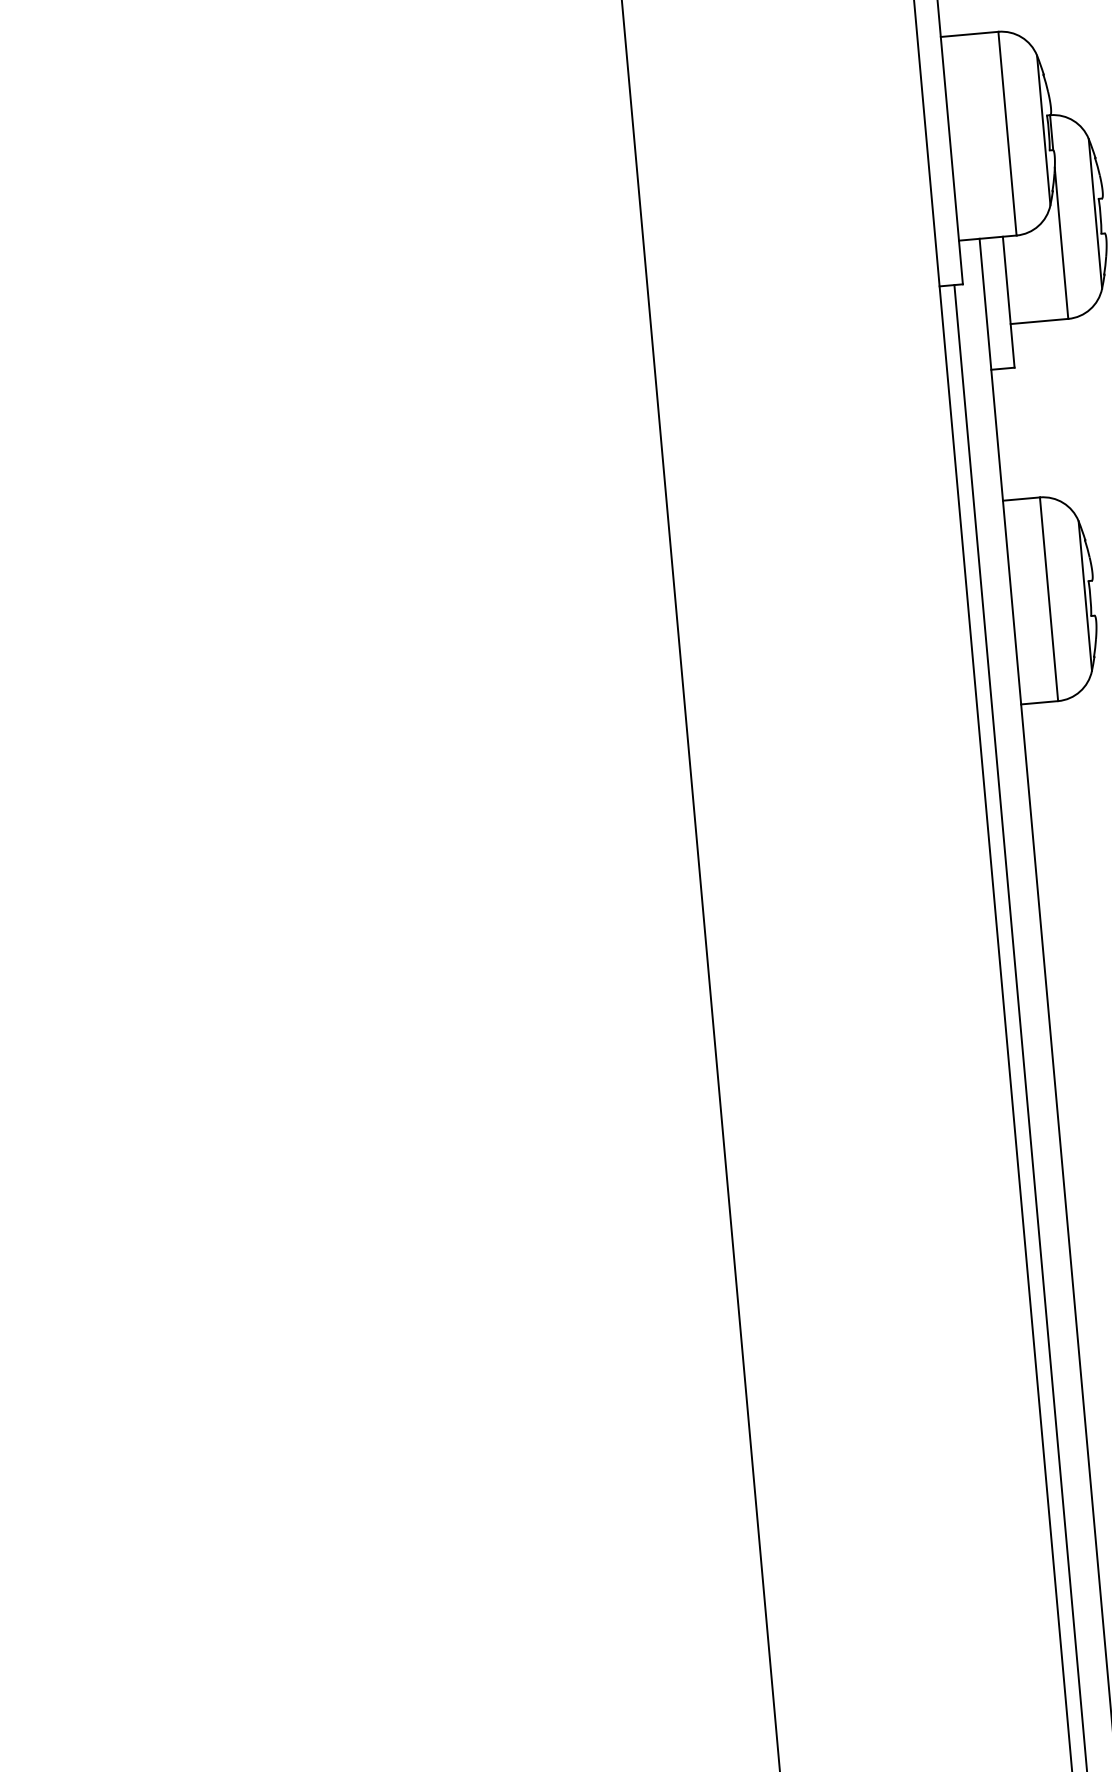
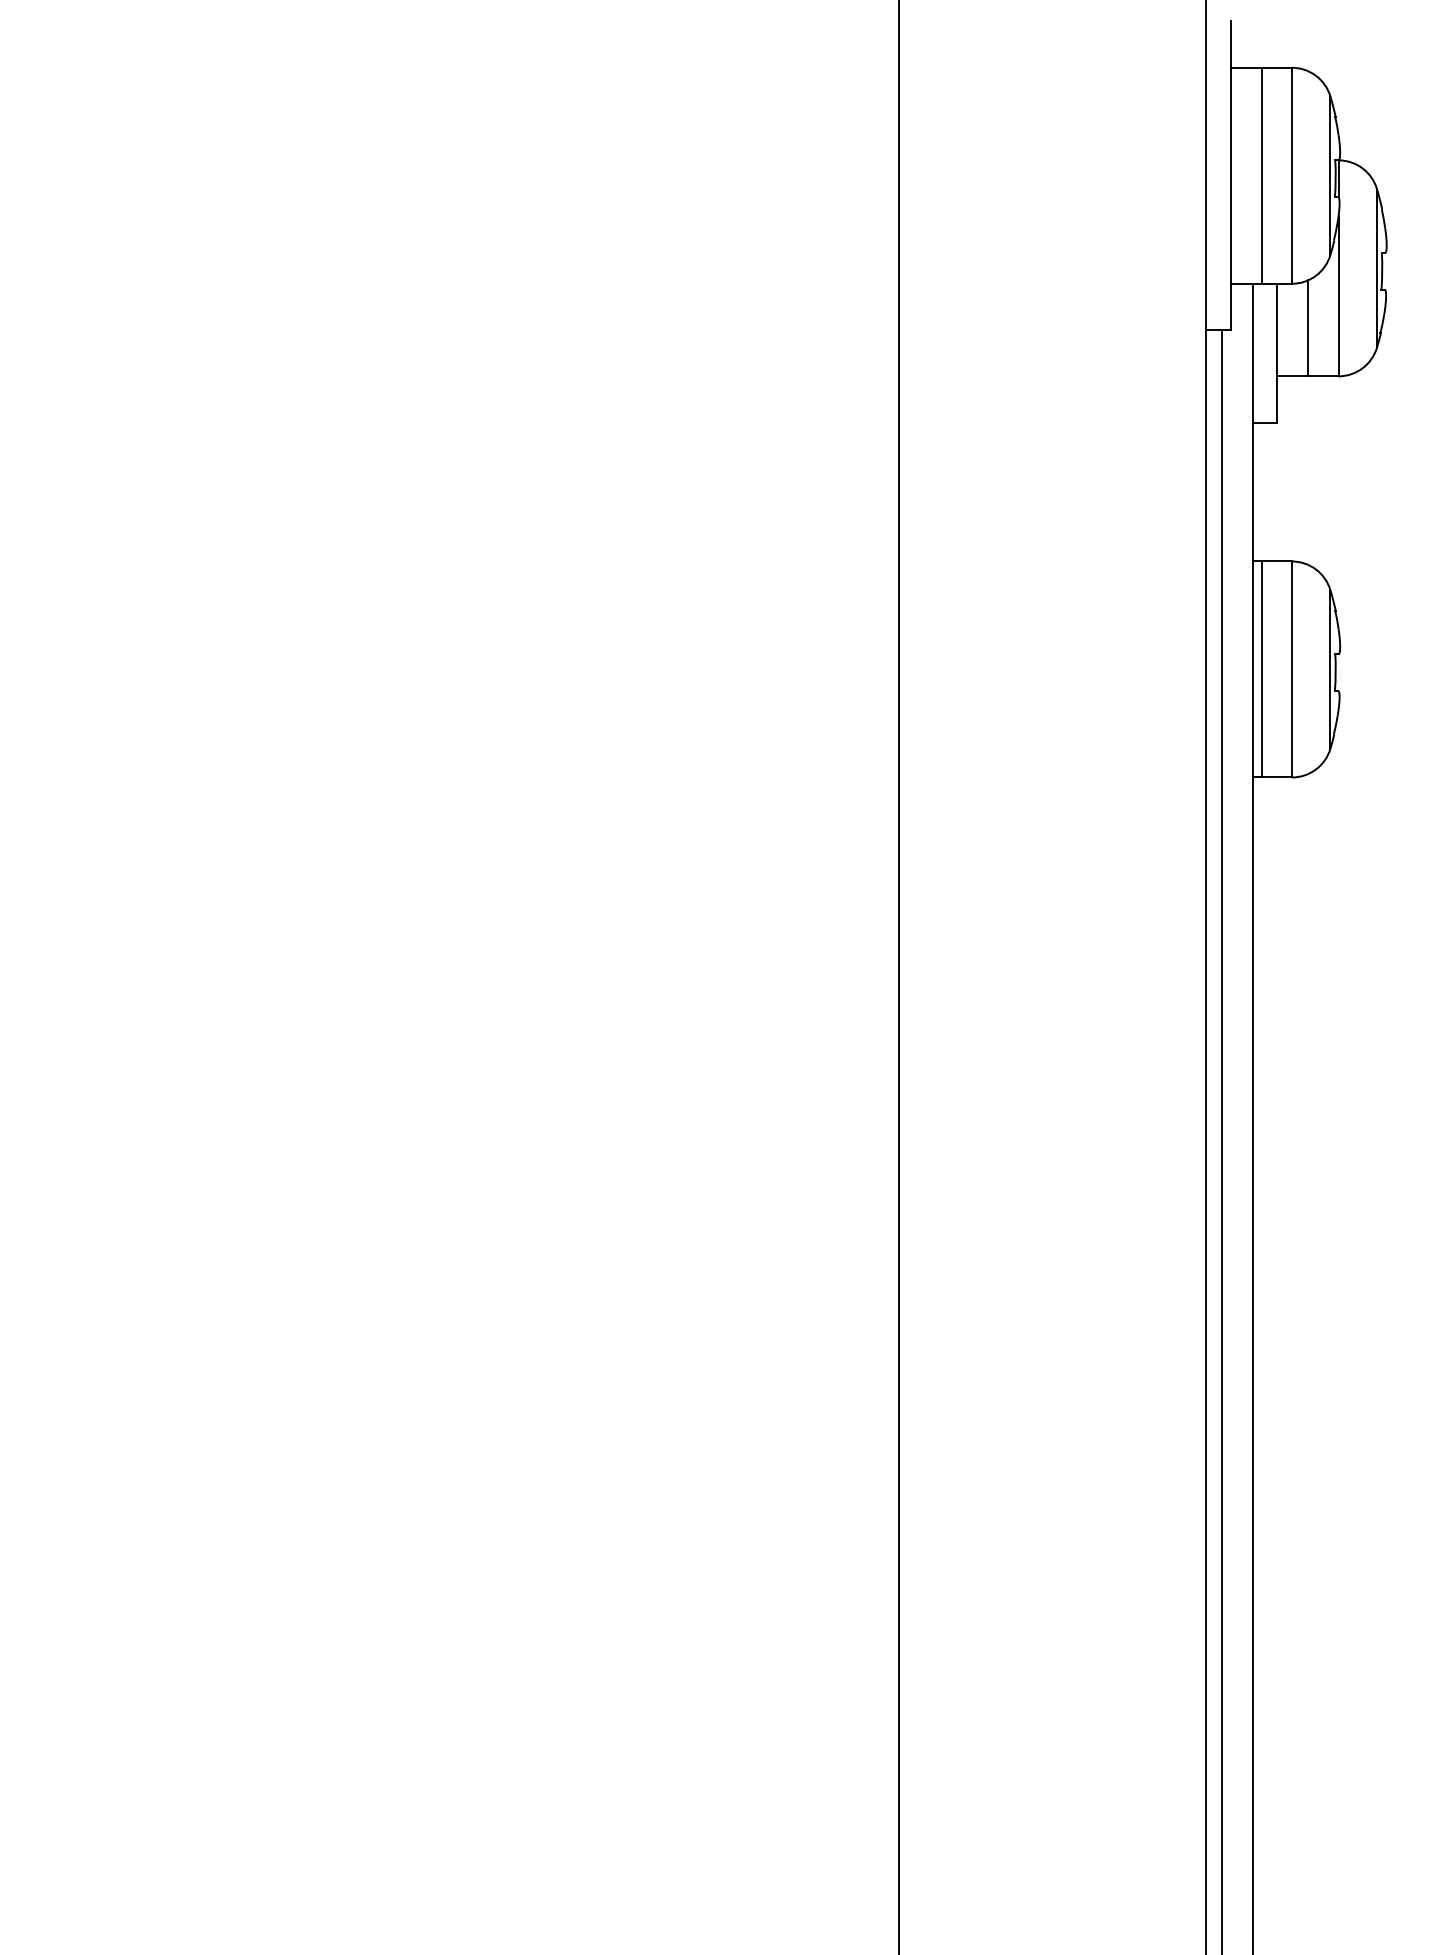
line: (978, 135) -> (1261, 175), added
line: (1035, 276) -> (1308, 328), added
line: (1020, 601) -> (1261, 669), added

